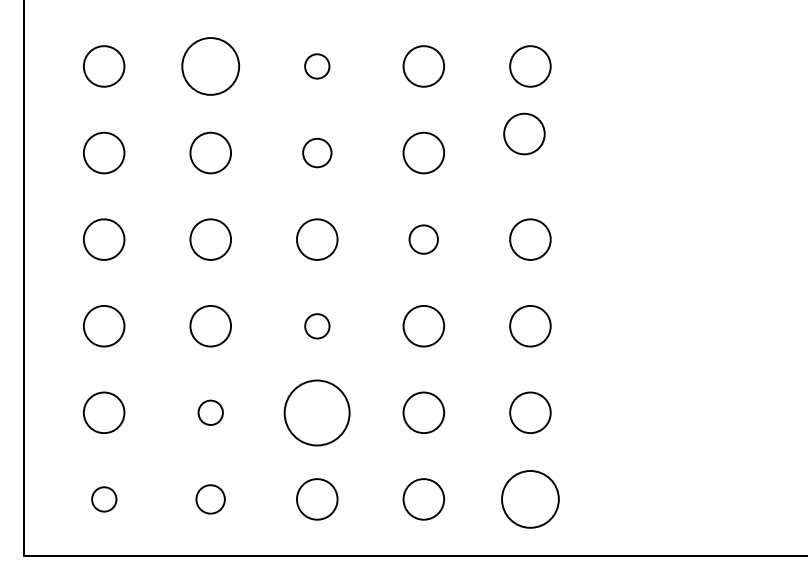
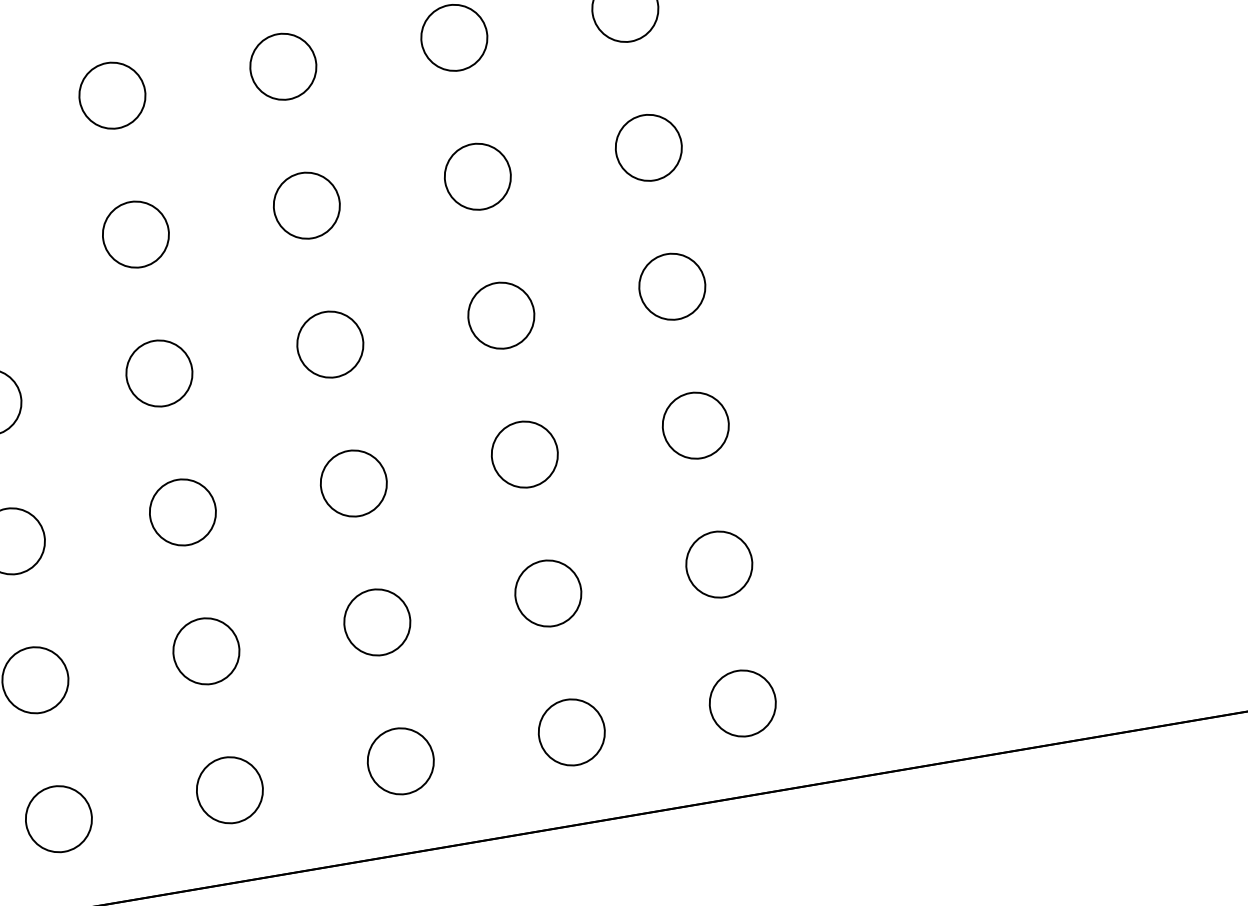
circle: (210, 66) -> (112, 95), size x0.71
circle: (316, 66) -> (282, 67), size x1.67
circle: (524, 133) -> (648, 146), moved
circle: (317, 152) -> (307, 204), size x1.43
circle: (423, 239) -> (500, 315), size x1.43
circle: (317, 326) -> (354, 483), size x1.67
circle: (210, 412) -> (205, 650), size x1.67
circle: (317, 412) -> (377, 621), size x0.62
circle: (104, 499) -> (59, 819), size x1.67
circle: (210, 499) -> (229, 790), size x1.43
circle: (530, 499) -> (742, 703), size x0.71

